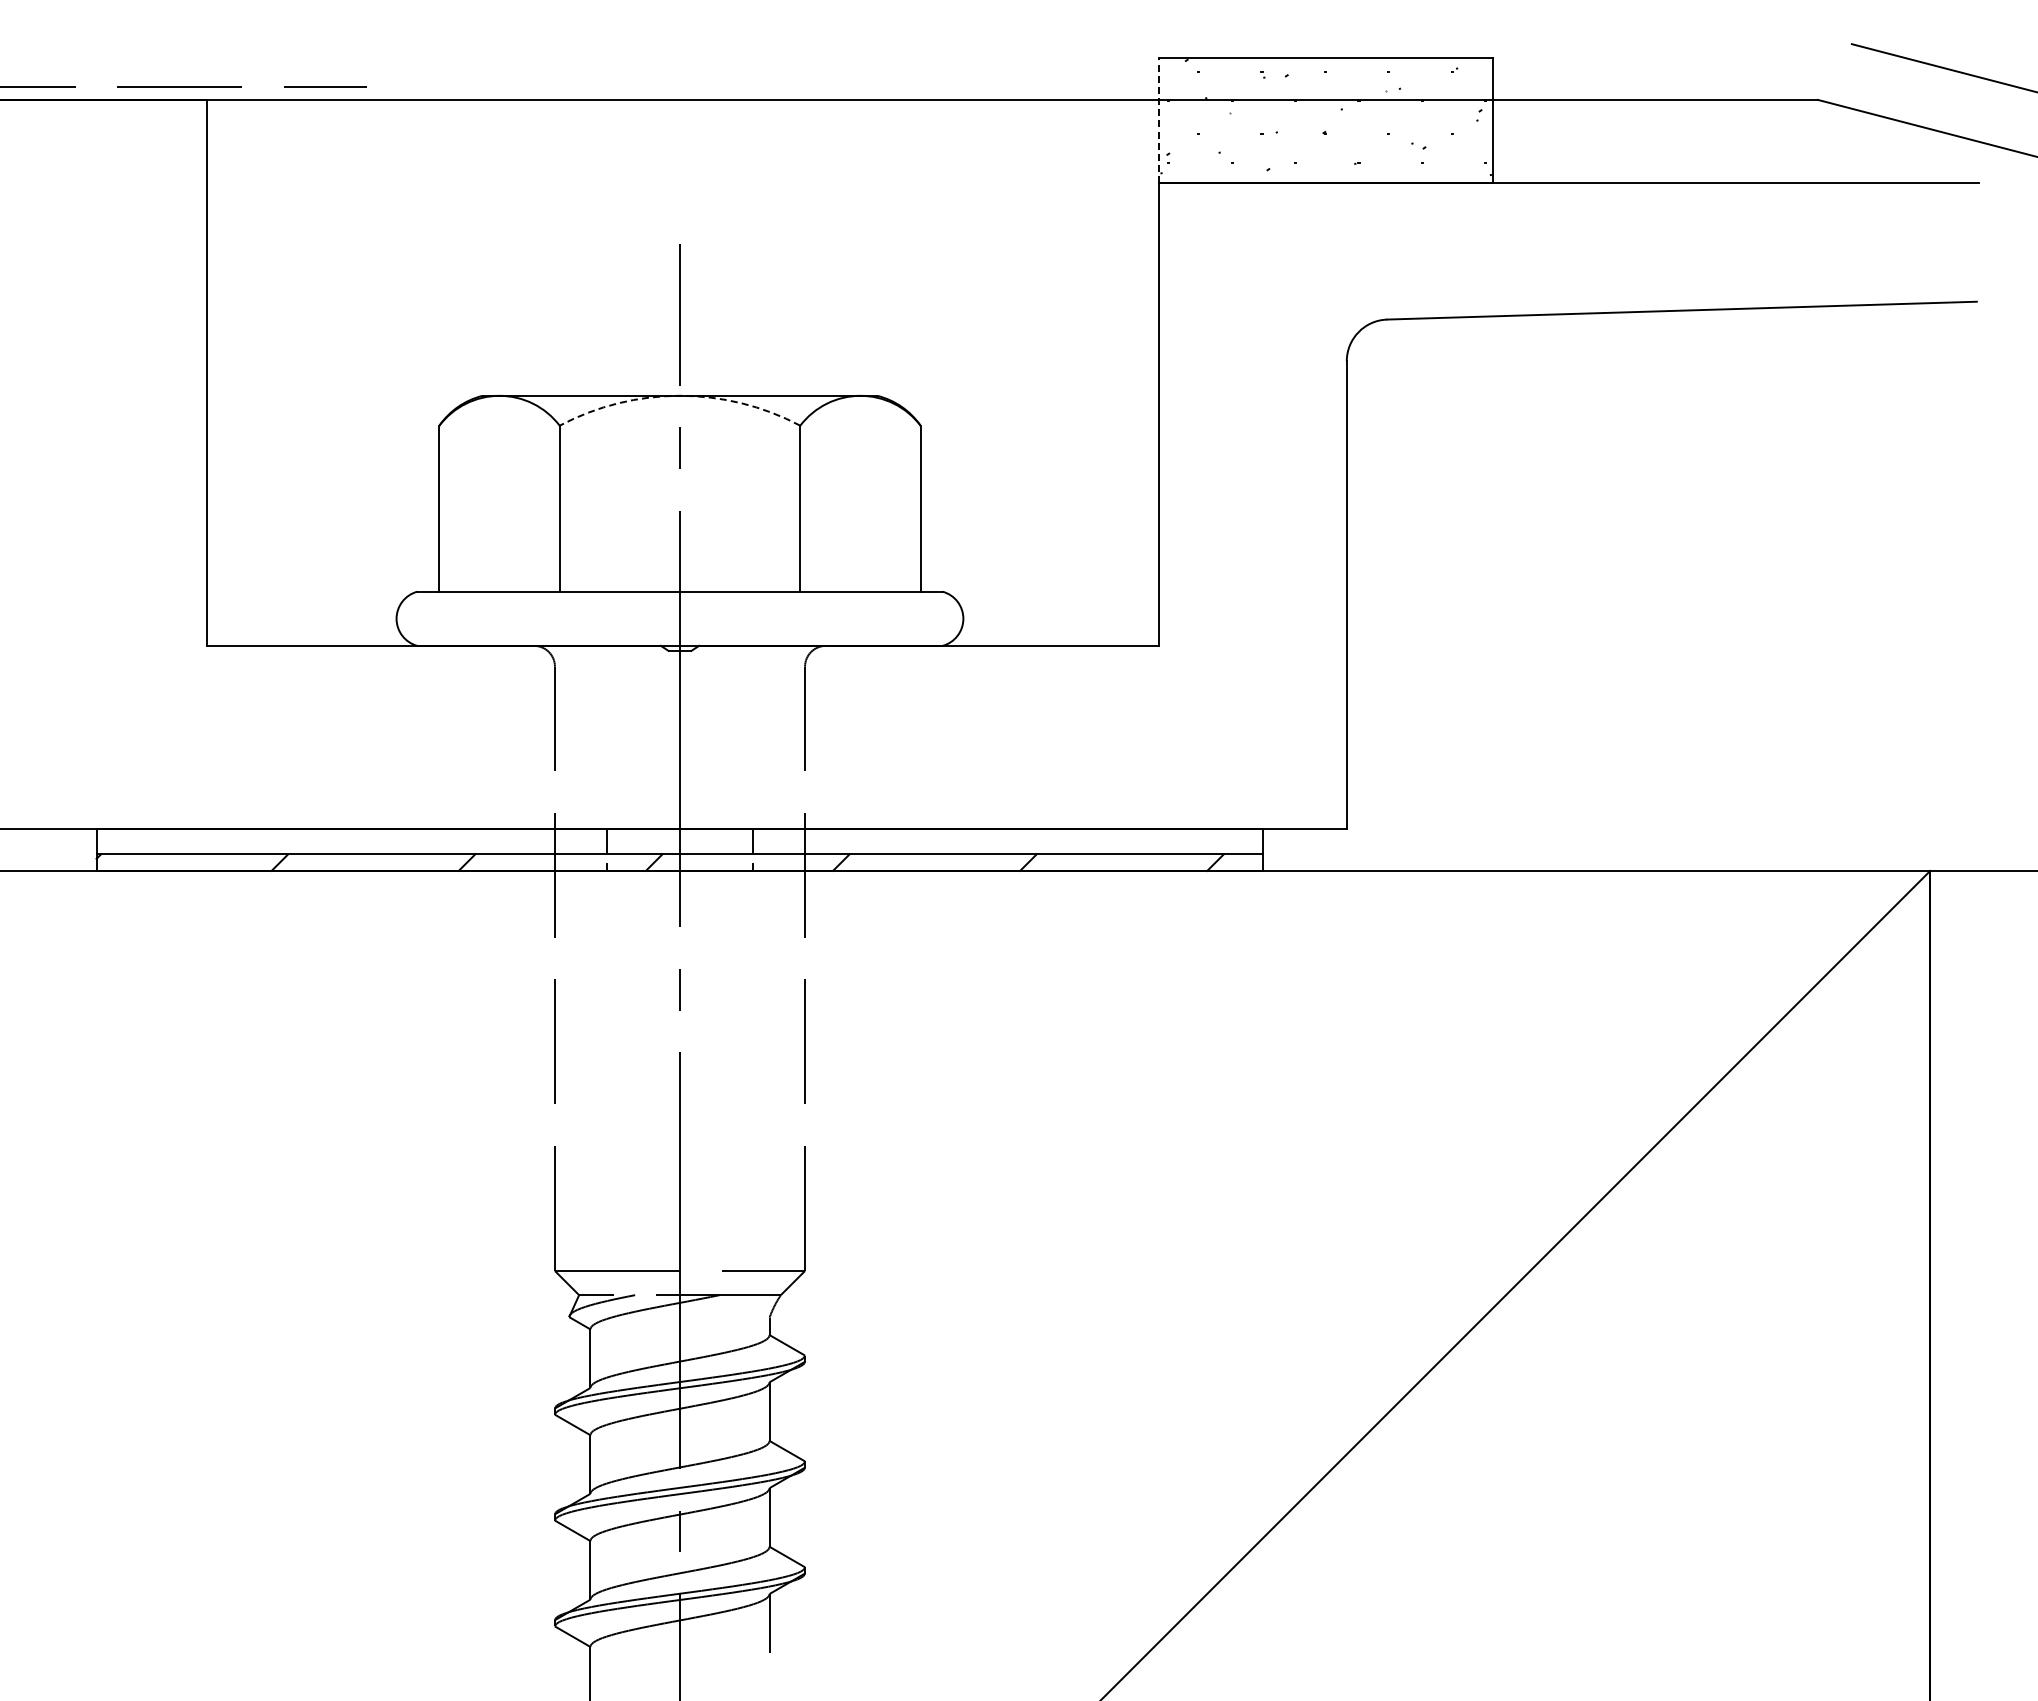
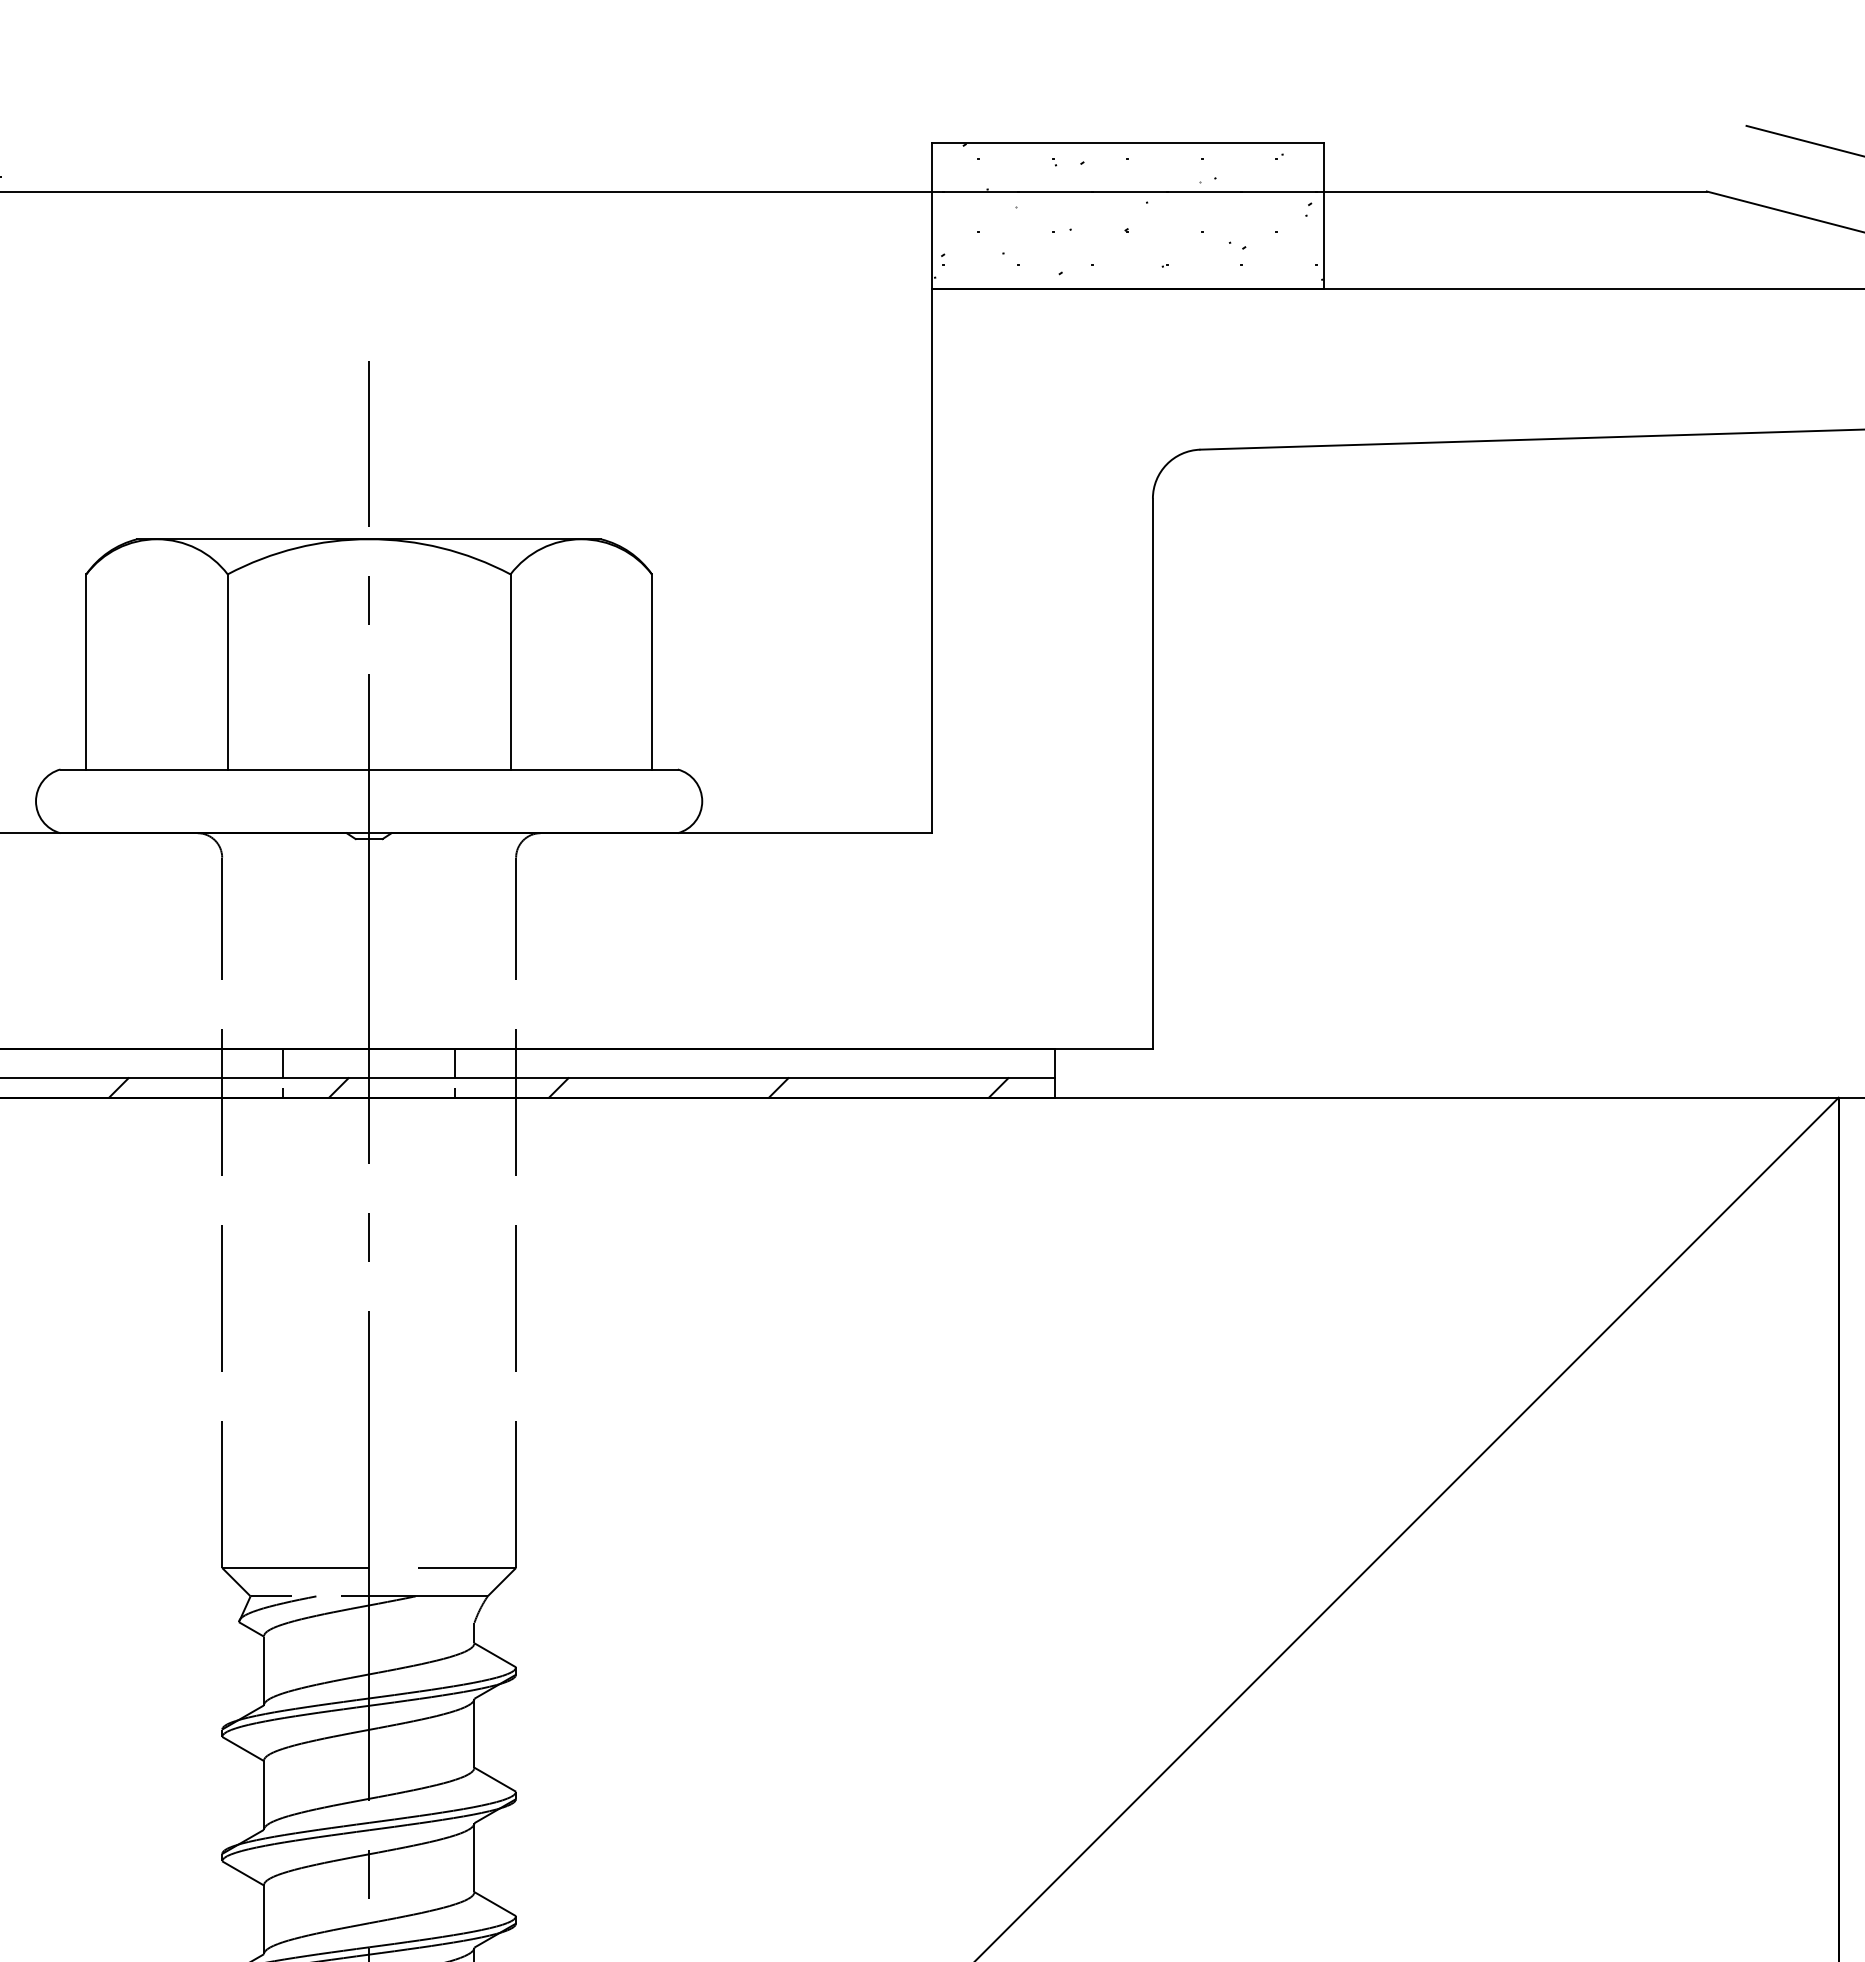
line: (1159, 120) -> (932, 215), dashed -> solid
arc: (680, 395) -> (369, 538), dashed -> solid

